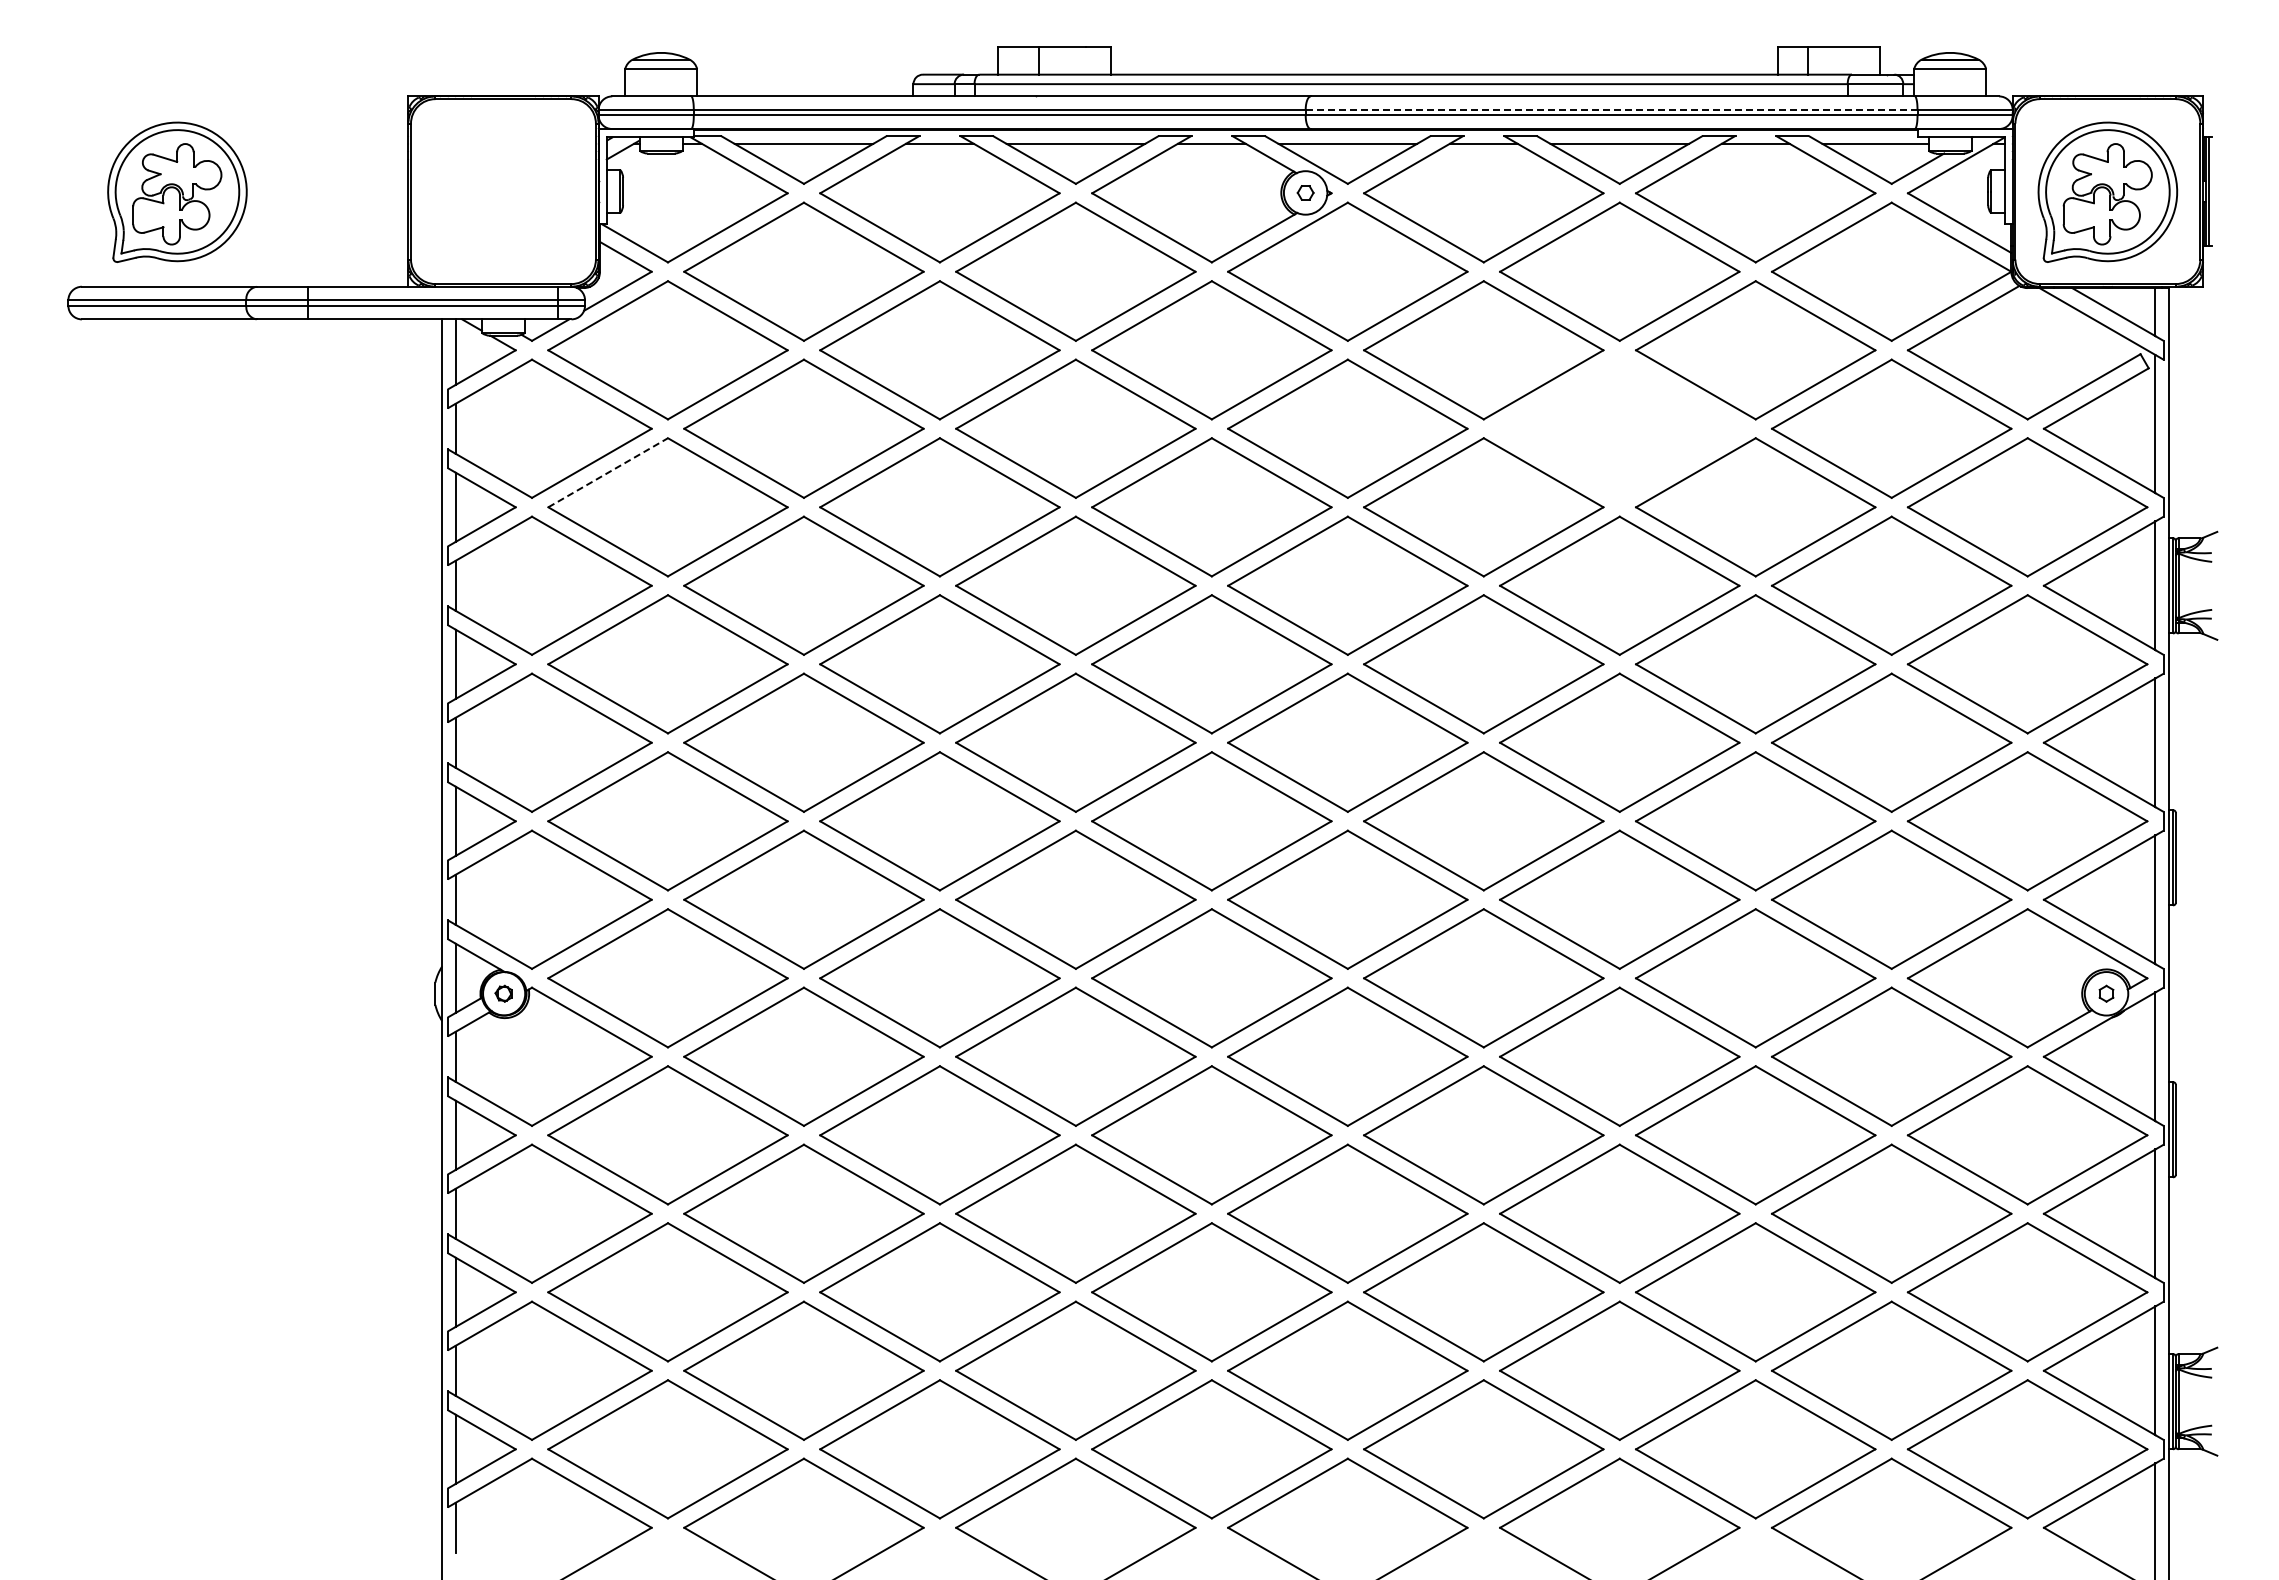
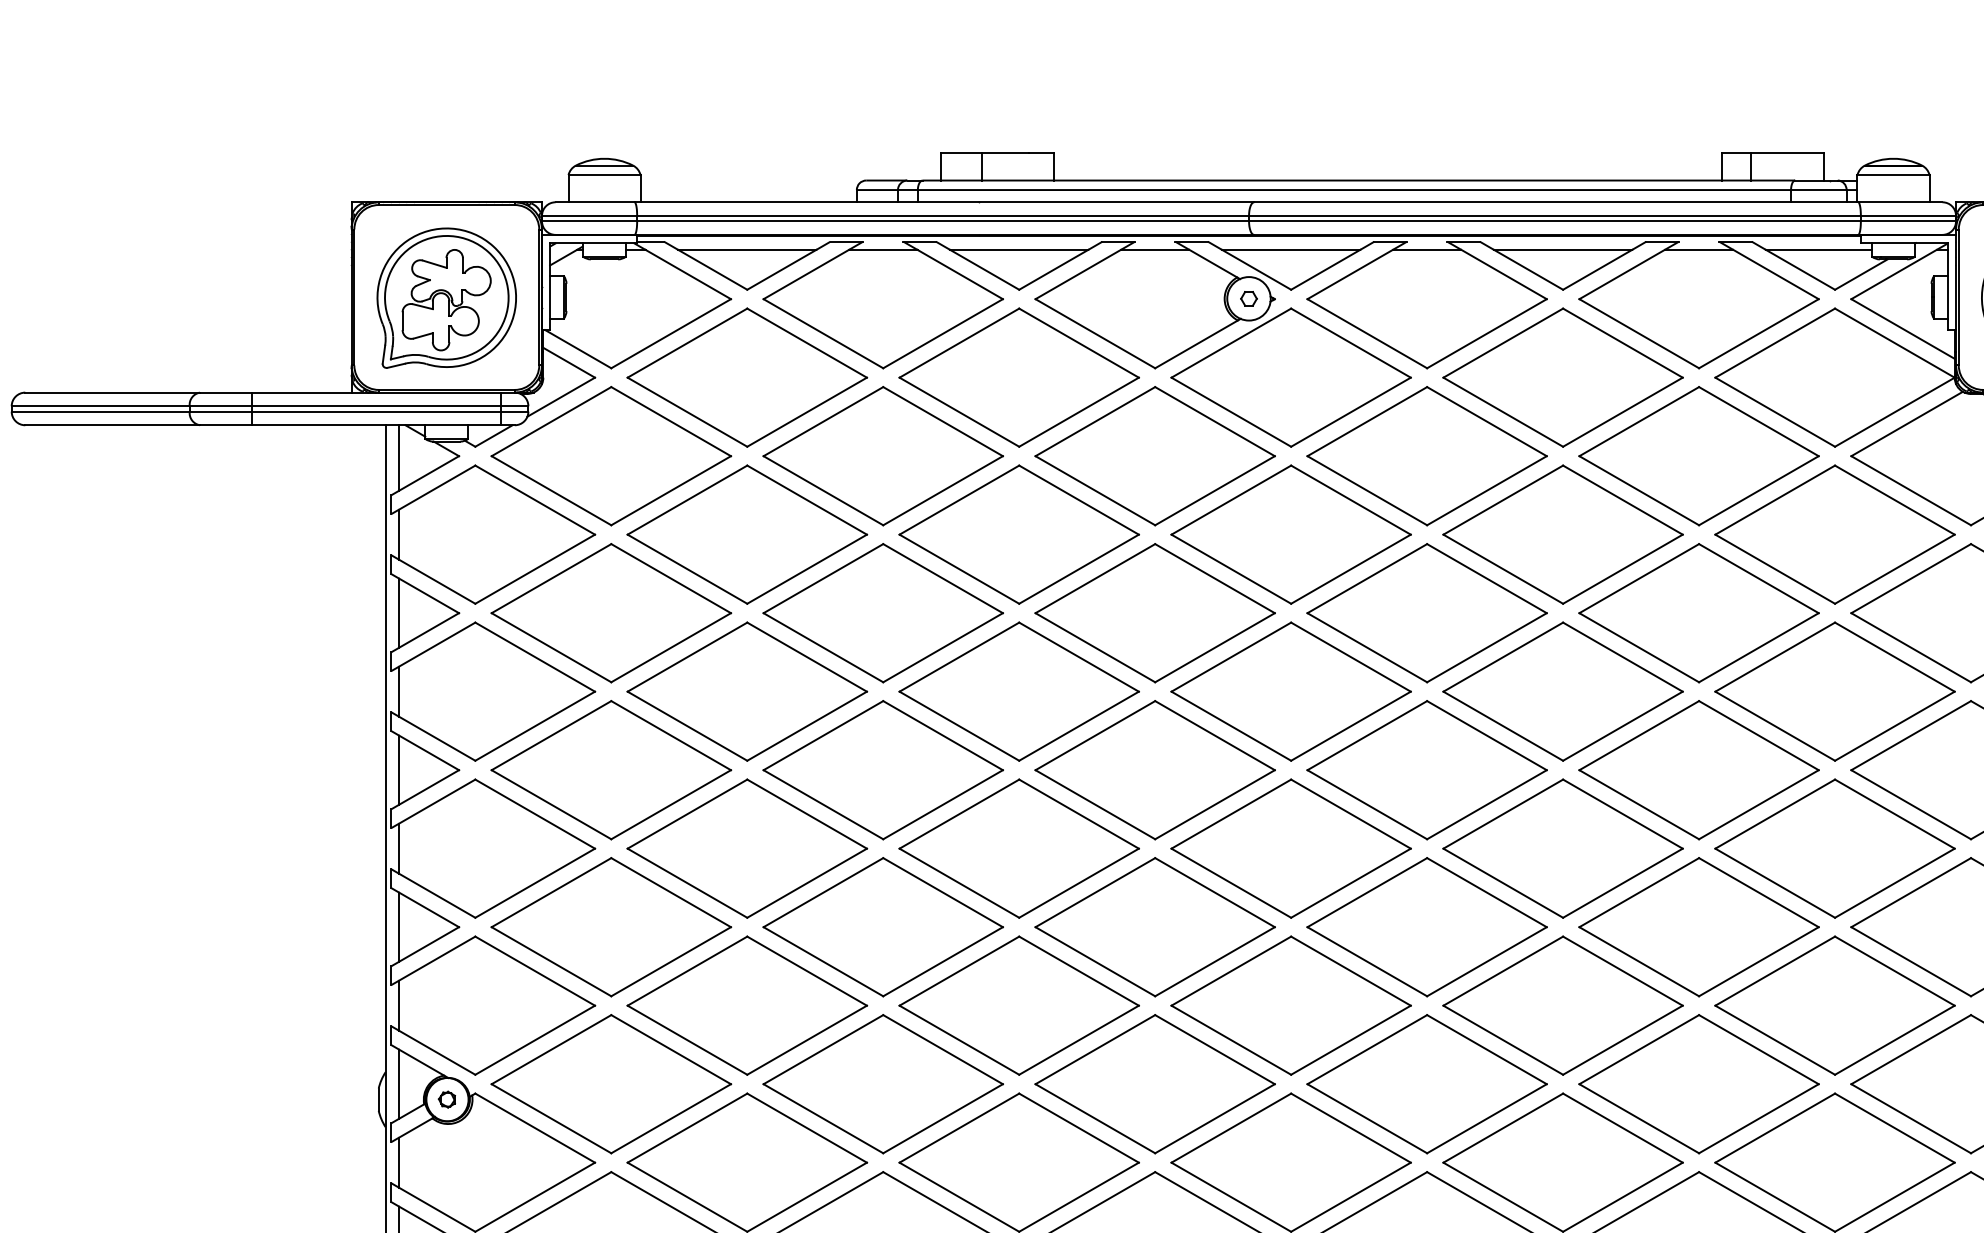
line: (1611, 110) -> (1554, 216), dashed -> solid
part: (177, 191) -> (446, 297), moved
part: (1619, 428) -> (1562, 534), added
line: (608, 472) -> (551, 578), dashed -> solid

